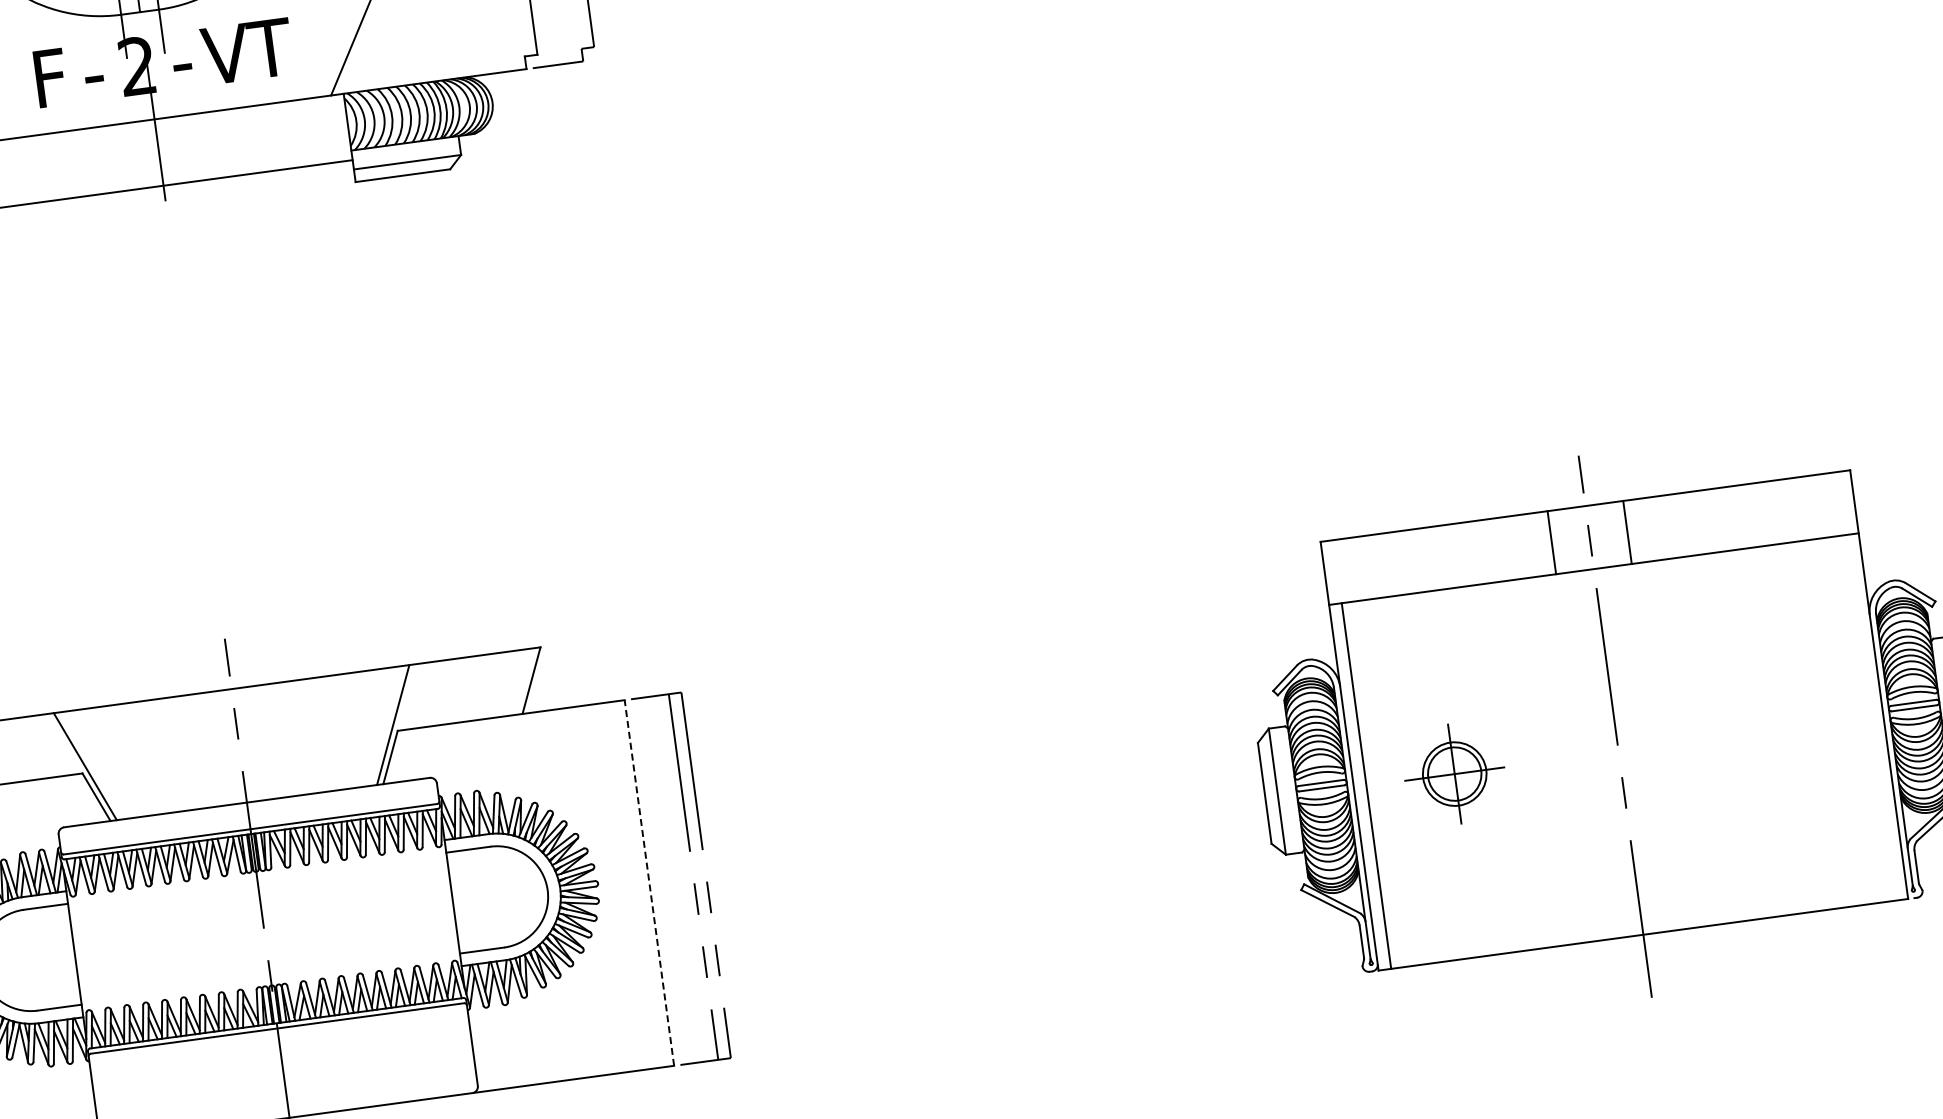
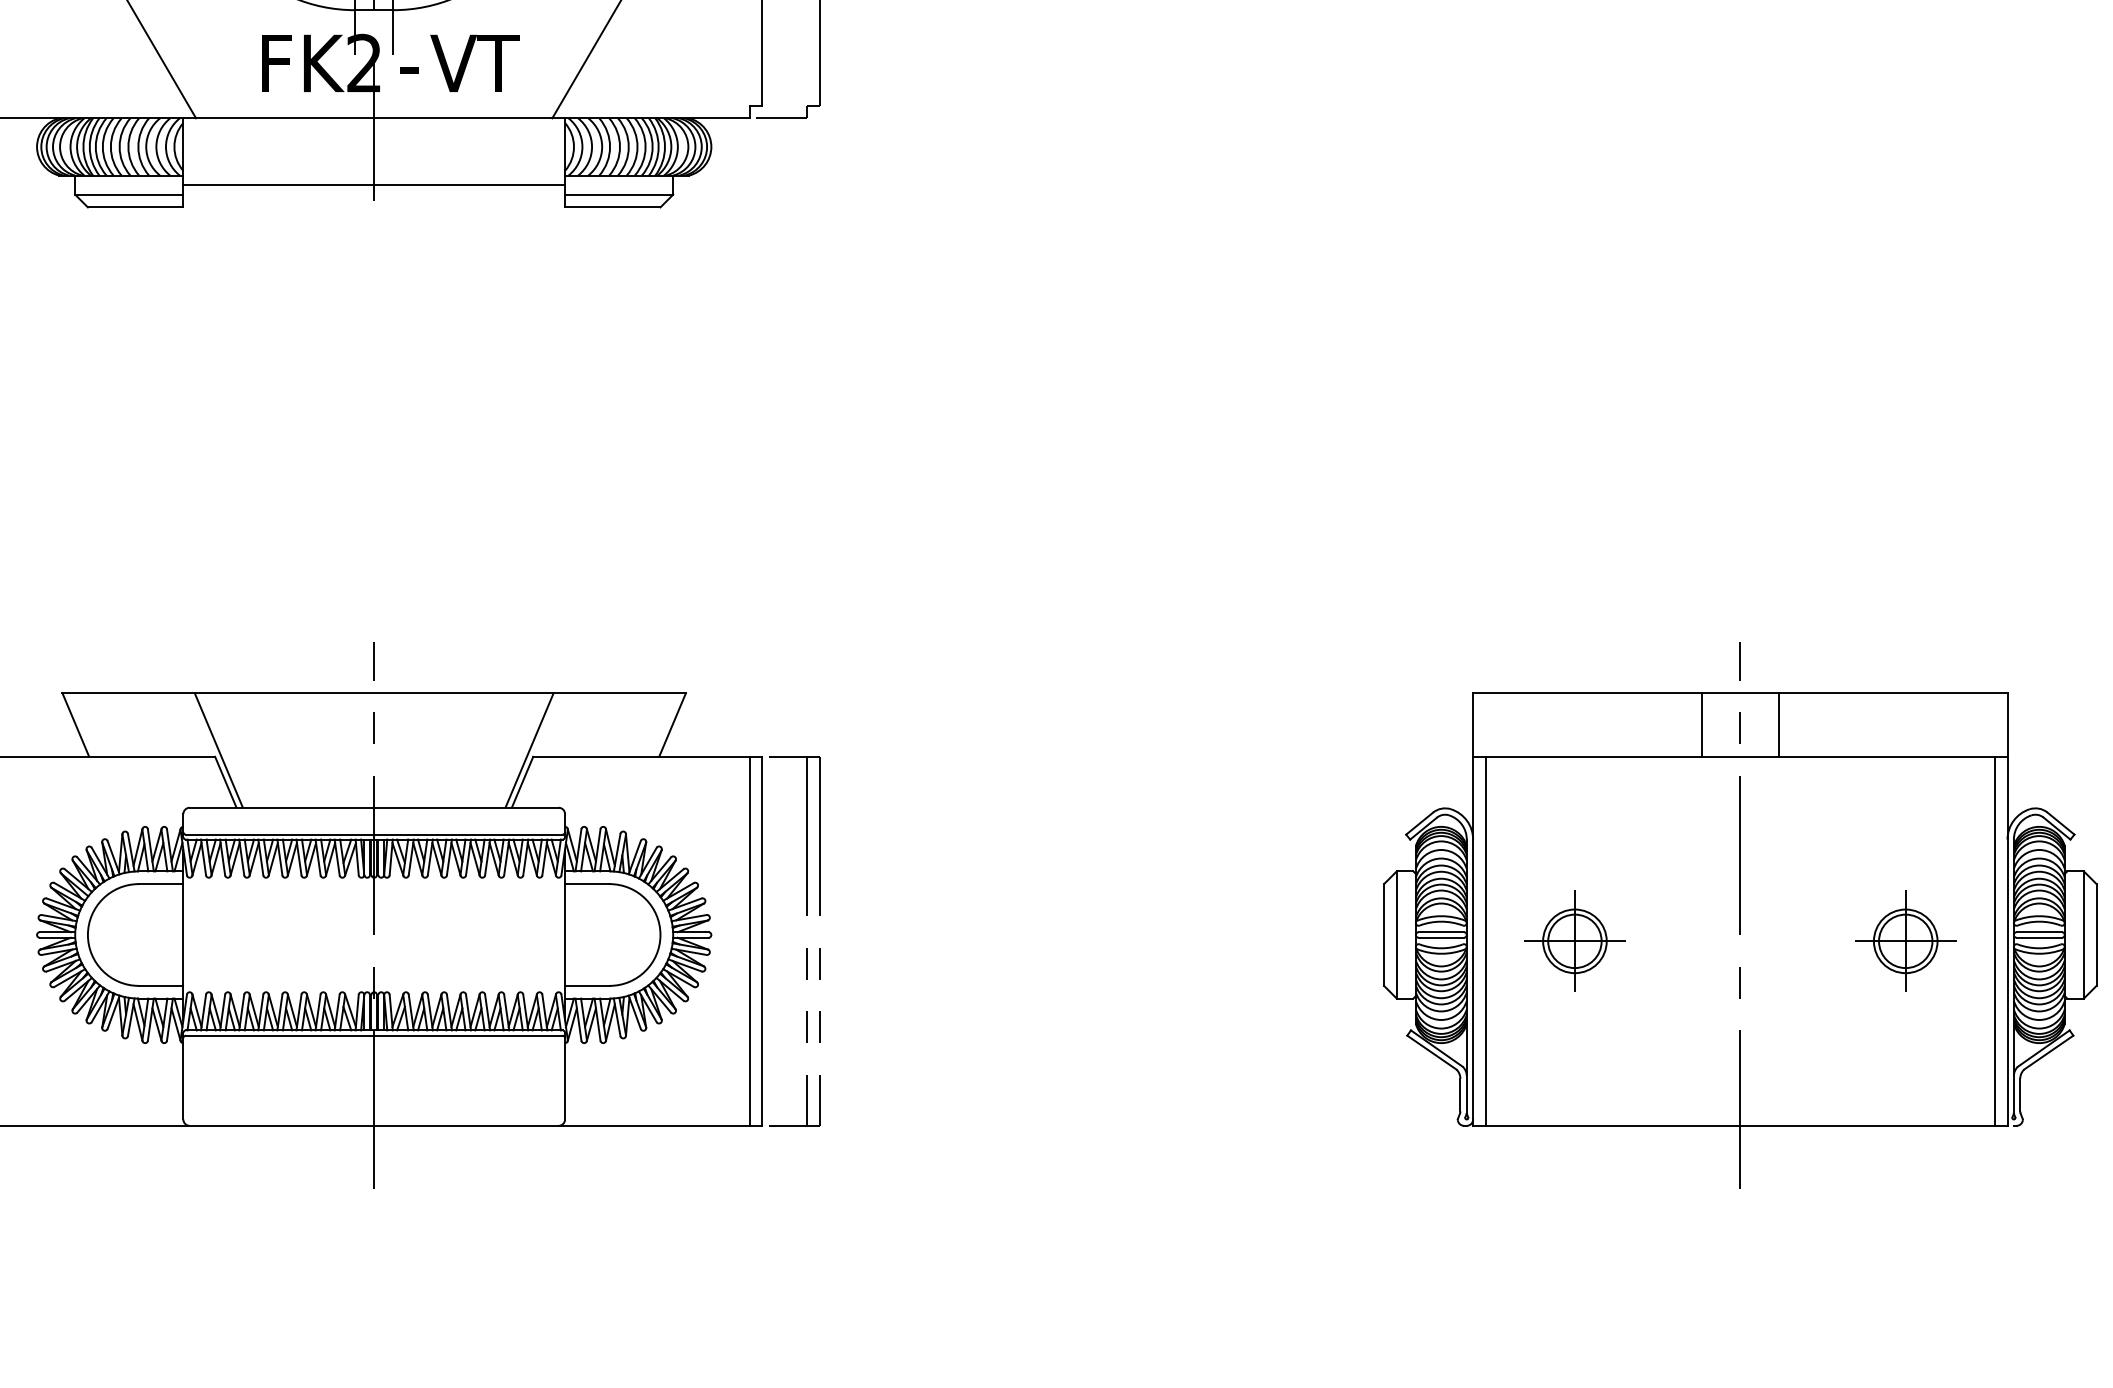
text: (97, 71) -> (324, 63), - -> K
line: (1870, 717) -> (1994, 940), added
part: (1782, 728) -> (1905, 940), added
line: (649, 882) -> (762, 940), dashed -> solid
line: (636, 883) -> (749, 940), added

